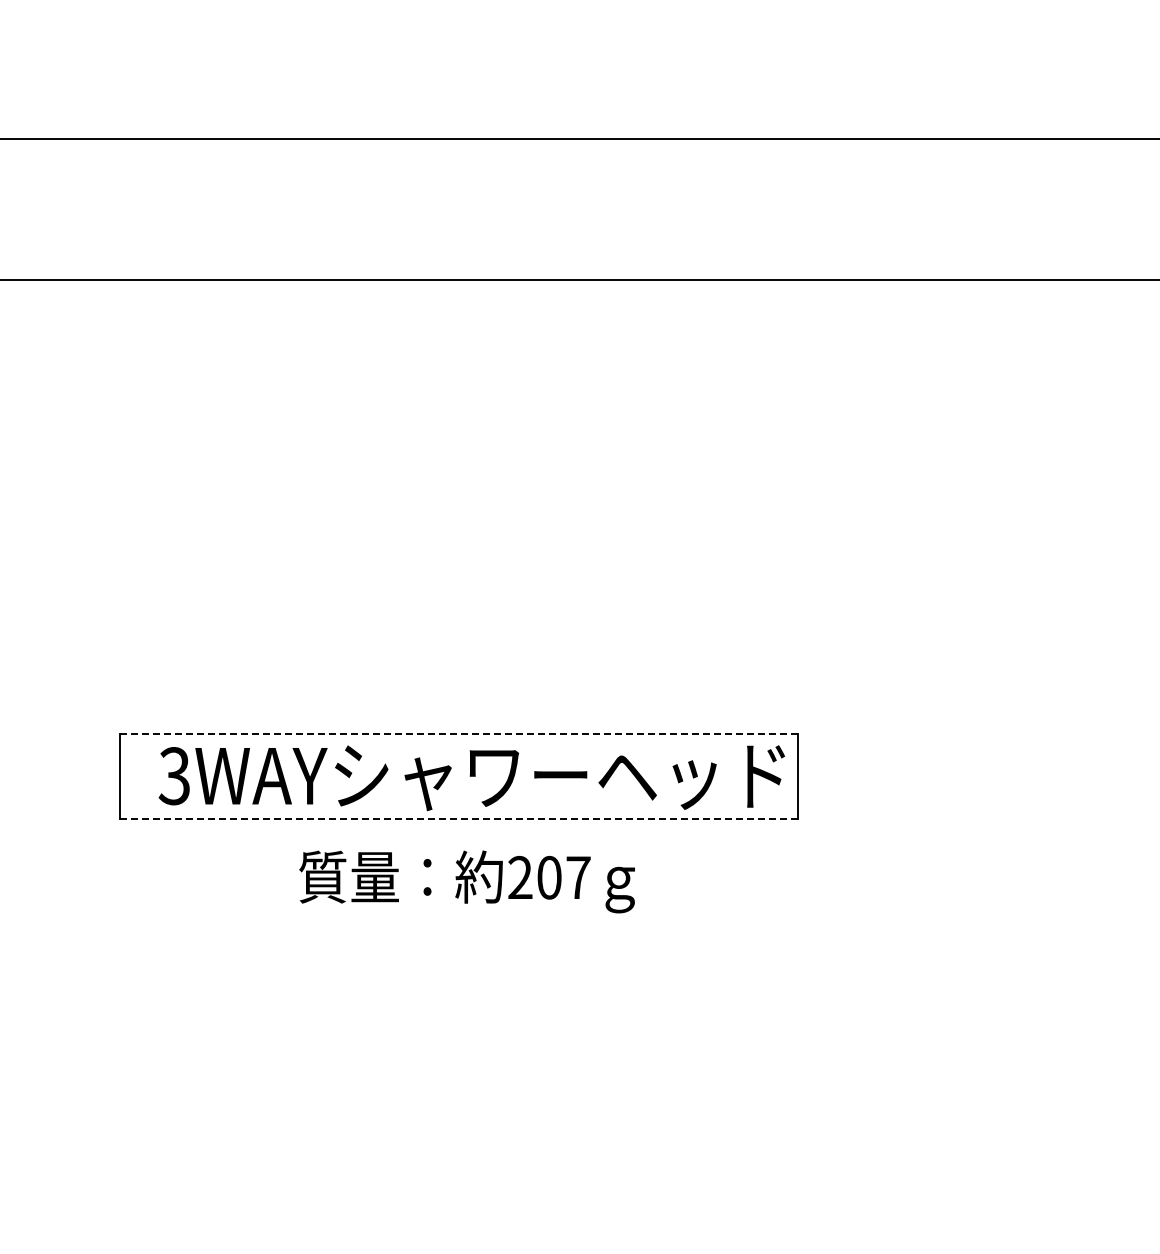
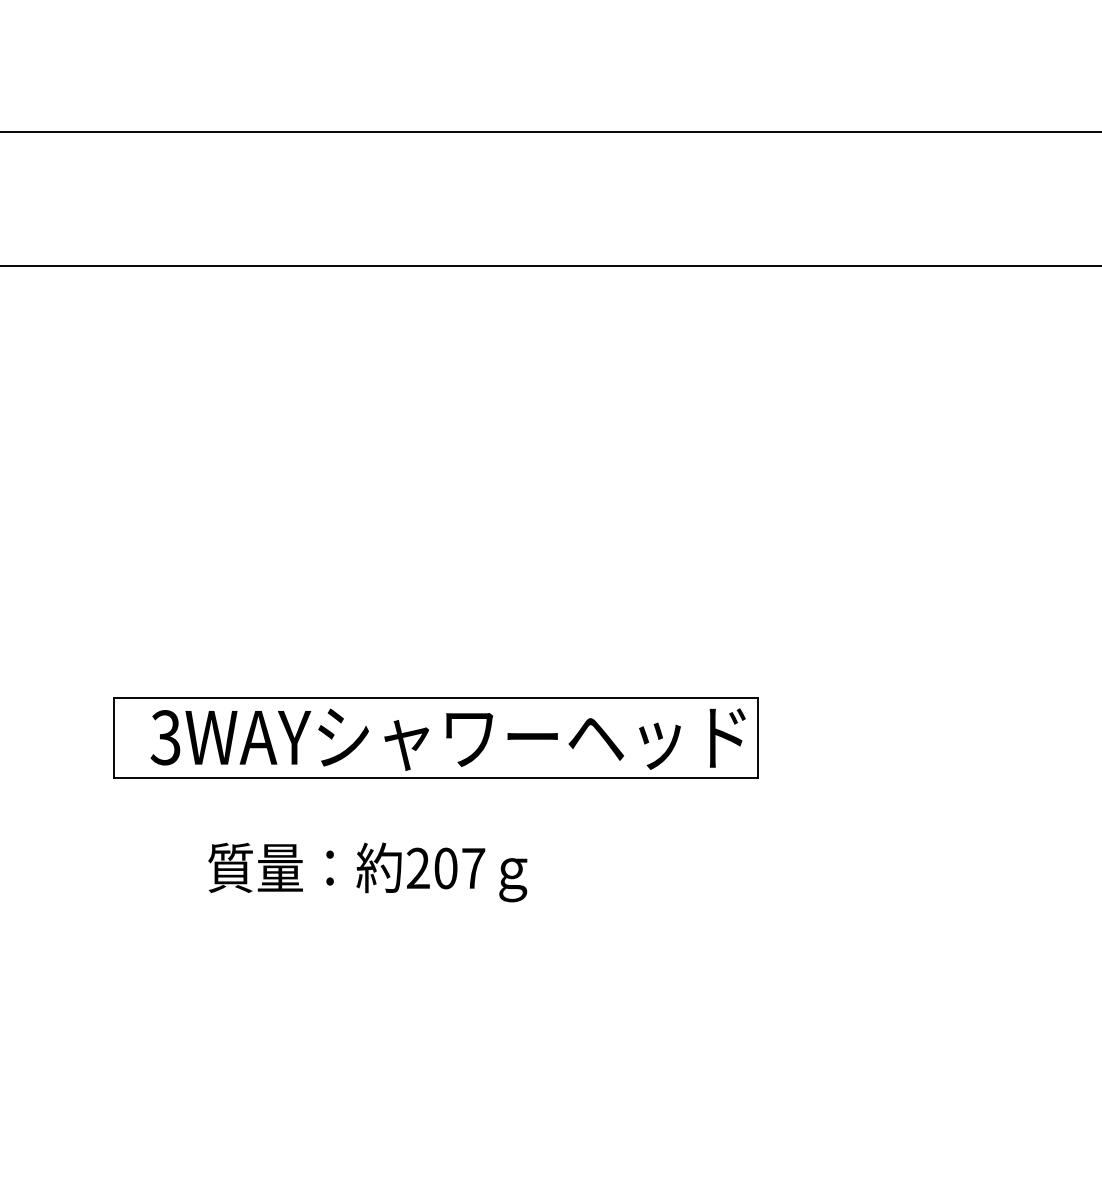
line: (459, 733) -> (436, 697), dashed -> solid
line: (459, 818) -> (436, 777), dashed -> solid
text: (466, 881) -> (367, 872), moved

